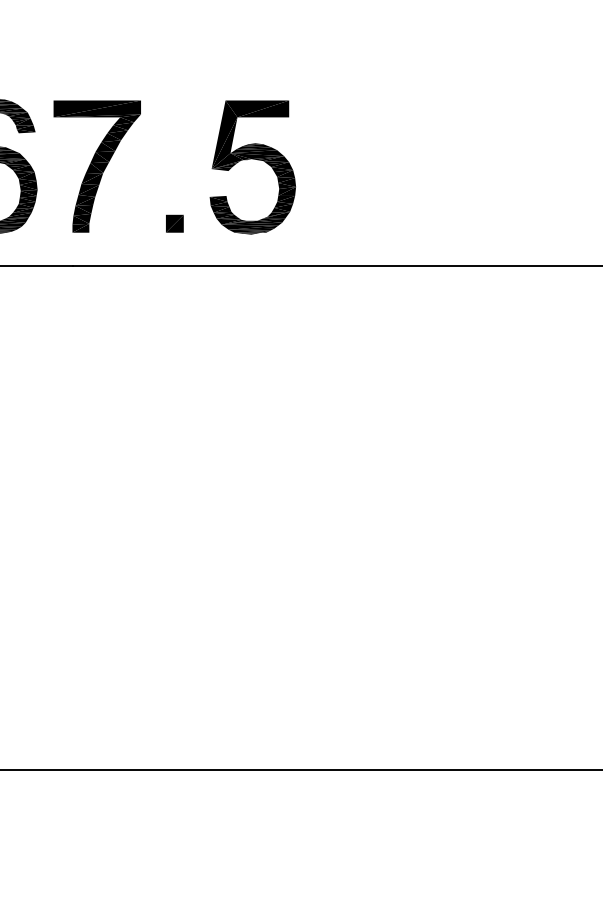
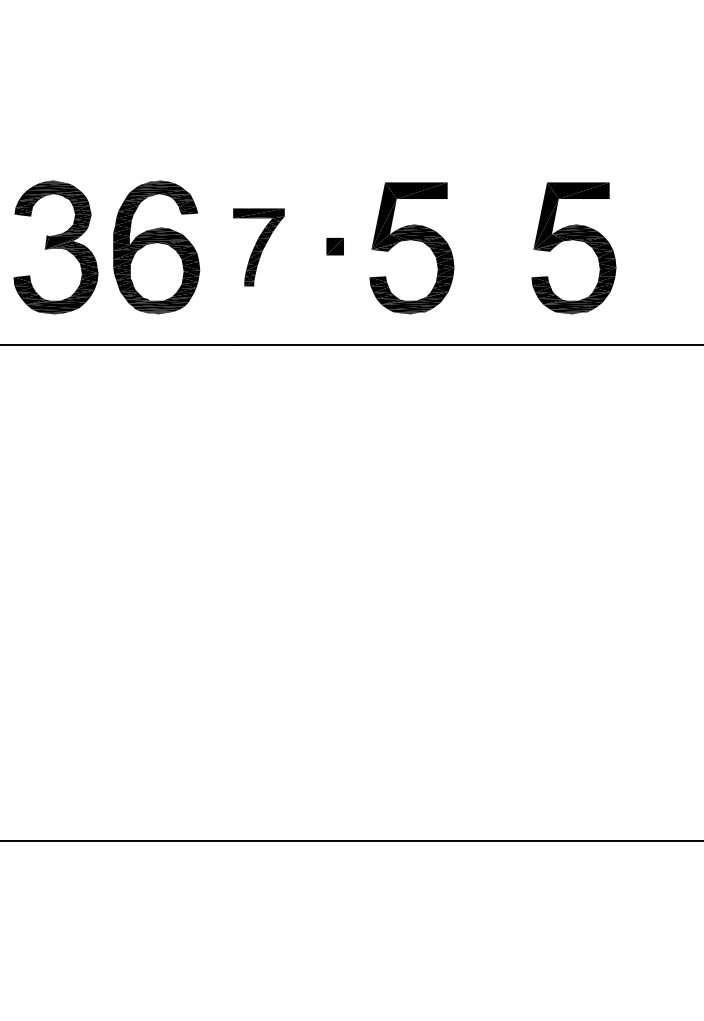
part: (417, 159) -> (573, 240), added
part: (96, 166) -> (258, 247), size x0.6
part: (174, 223) -> (334, 246), moved

